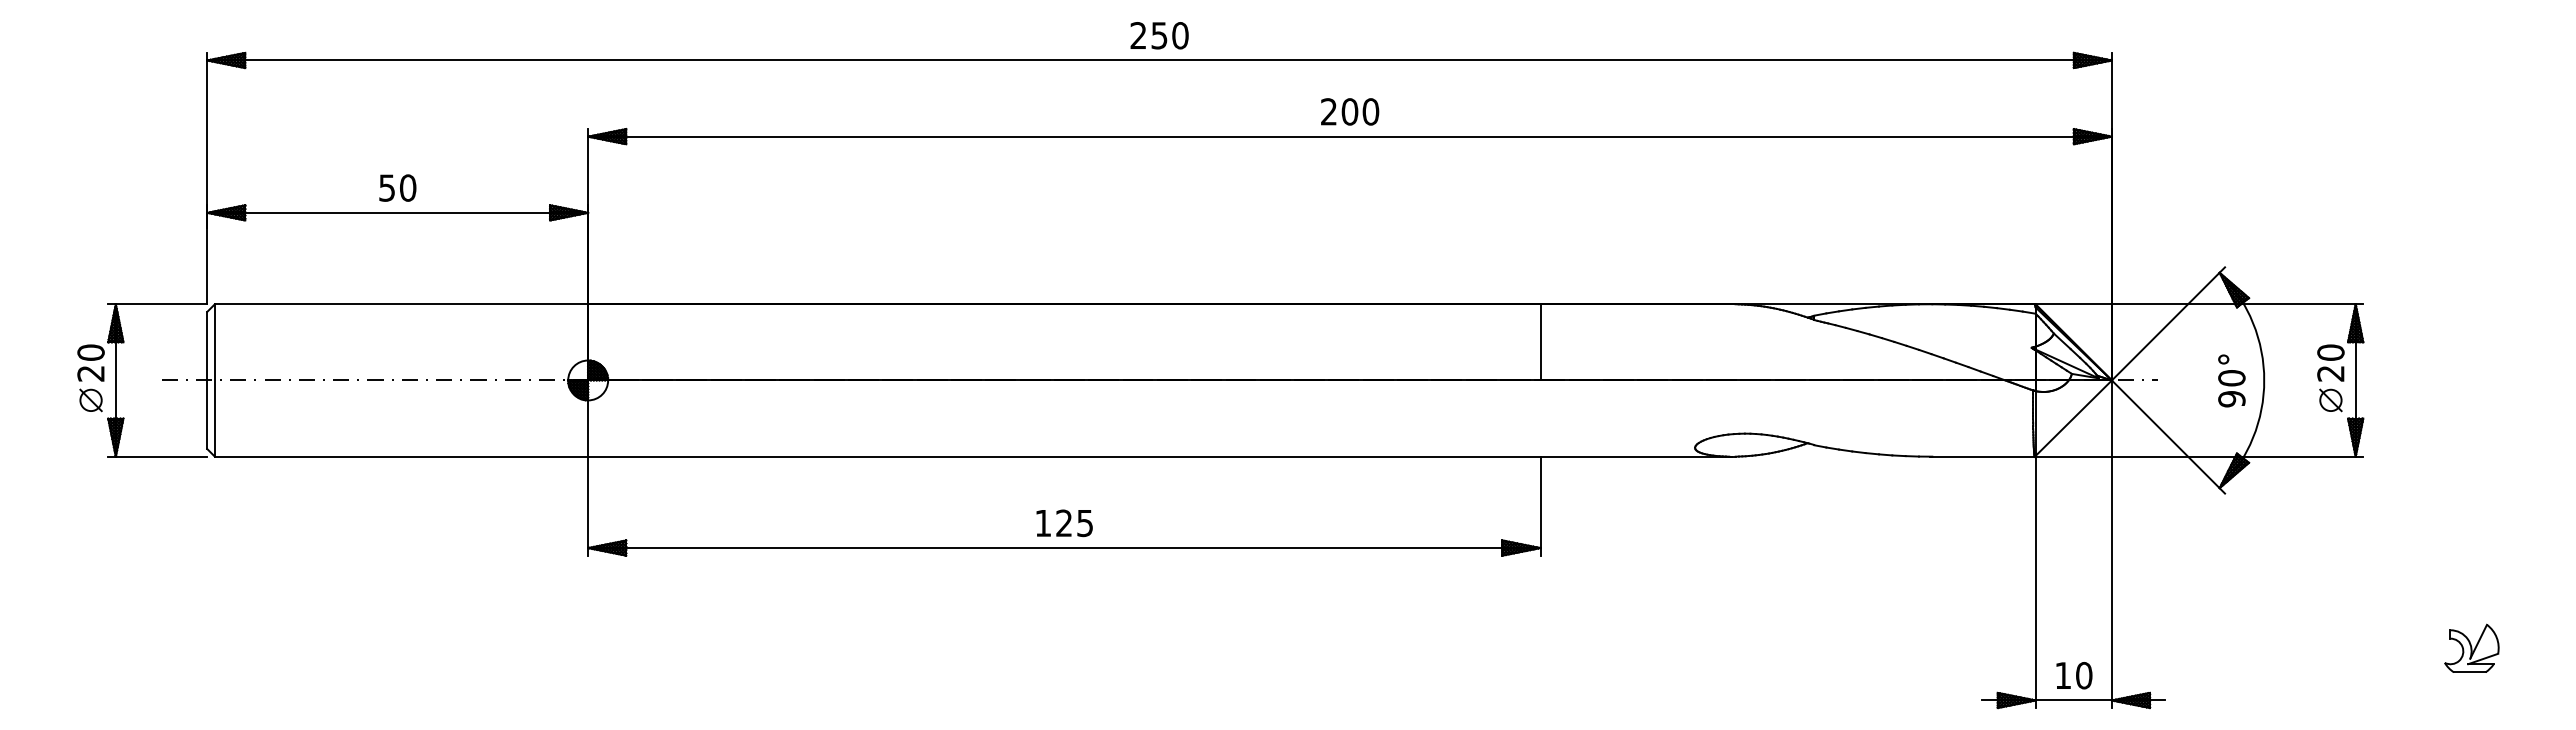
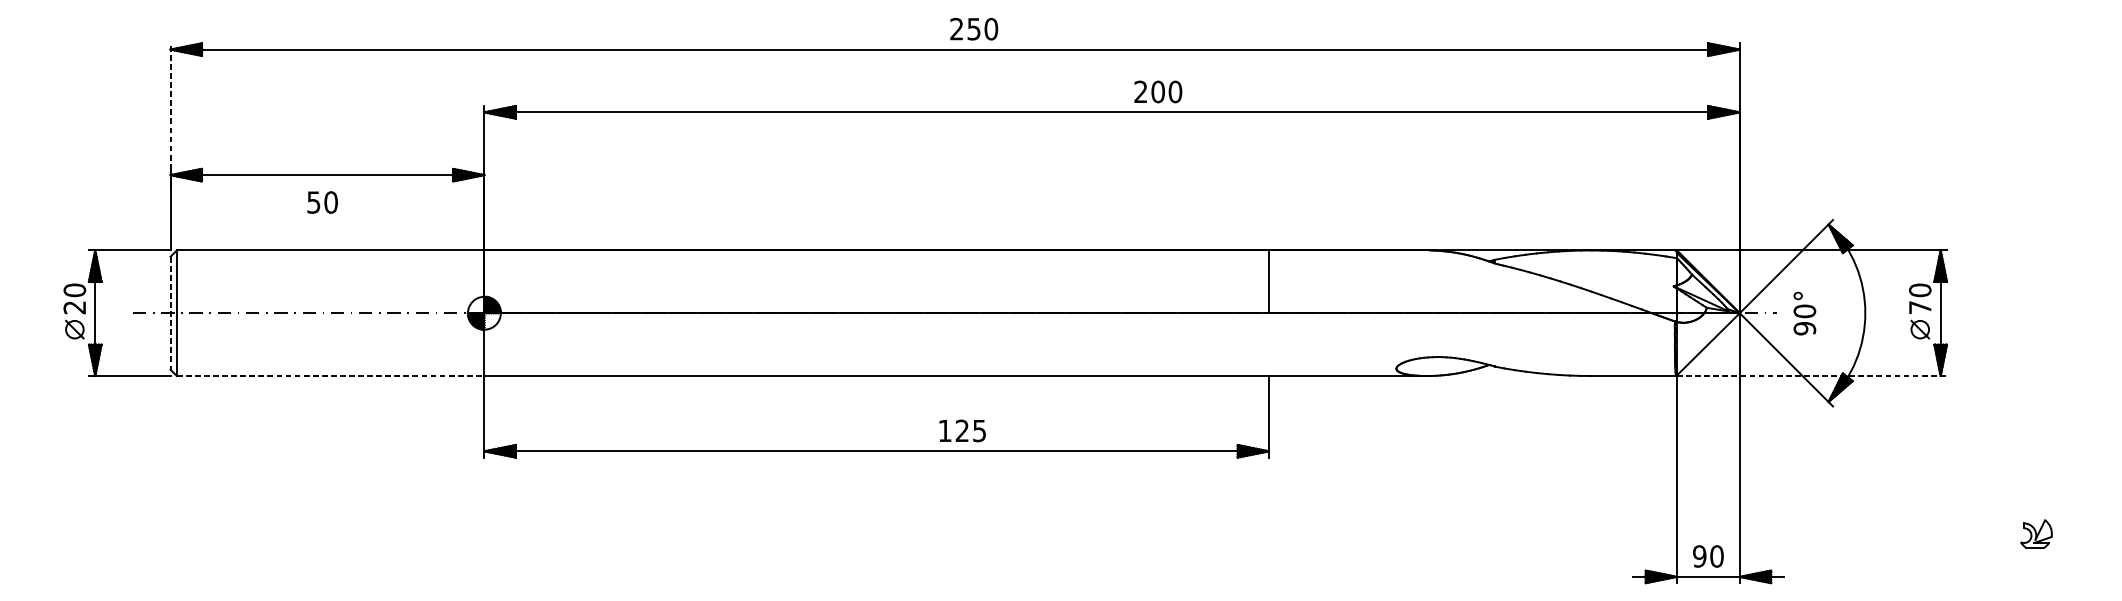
text: (1159, 35) -> (974, 29), moved
text: (1350, 111) -> (1158, 91), moved
line: (207, 140) -> (170, 115), solid -> dashed
text: (397, 187) -> (322, 202), moved
text: (2330, 373) -> (1919, 307), 20 -> 70
line: (207, 380) -> (170, 313), solid -> dashed
text: (2231, 380) -> (1804, 313), moved
line: (401, 456) -> (330, 375), solid -> dashed
line: (2199, 456) -> (1811, 375), solid -> dashed
text: (1064, 523) -> (962, 431), moved
part: (2471, 647) -> (2036, 533), size x0.7
text: (2063, 675) -> (1699, 556), 10 -> 90

